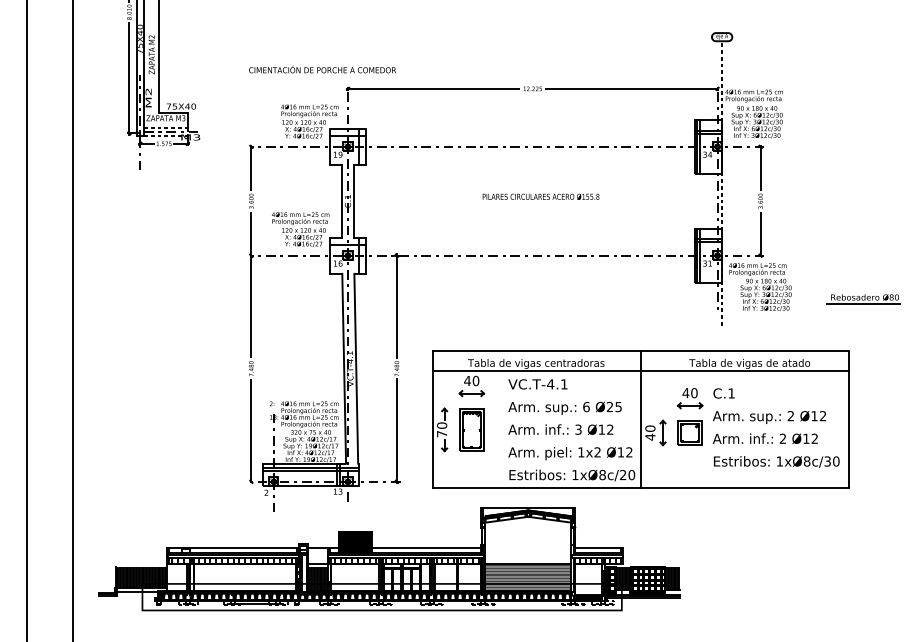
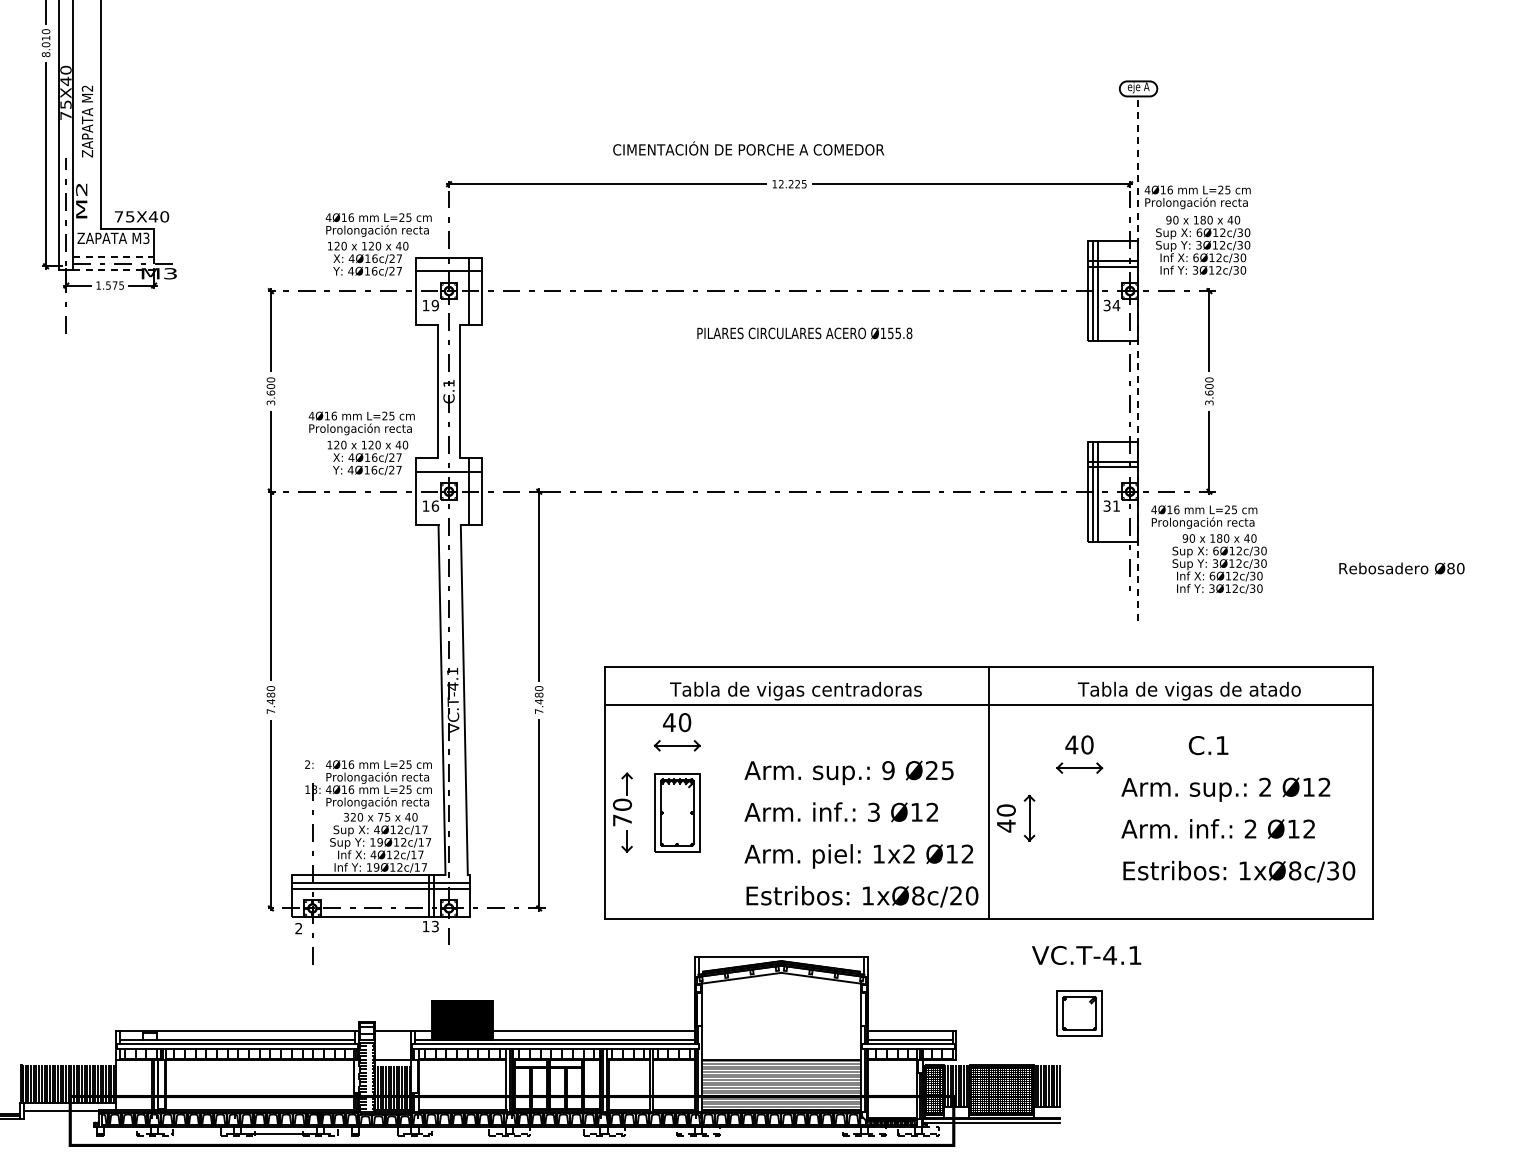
text: (322, 69) -> (748, 148), moved
text: (540, 196) -> (803, 332), moved
line: (863, 303) -> (1399, 579), removed
text: (537, 384) -> (1085, 955), moved
text: (723, 393) -> (1207, 745), moved
text: (586, 406) -> (888, 769), 6 -> 9
part: (689, 432) -> (1078, 1012), moved

